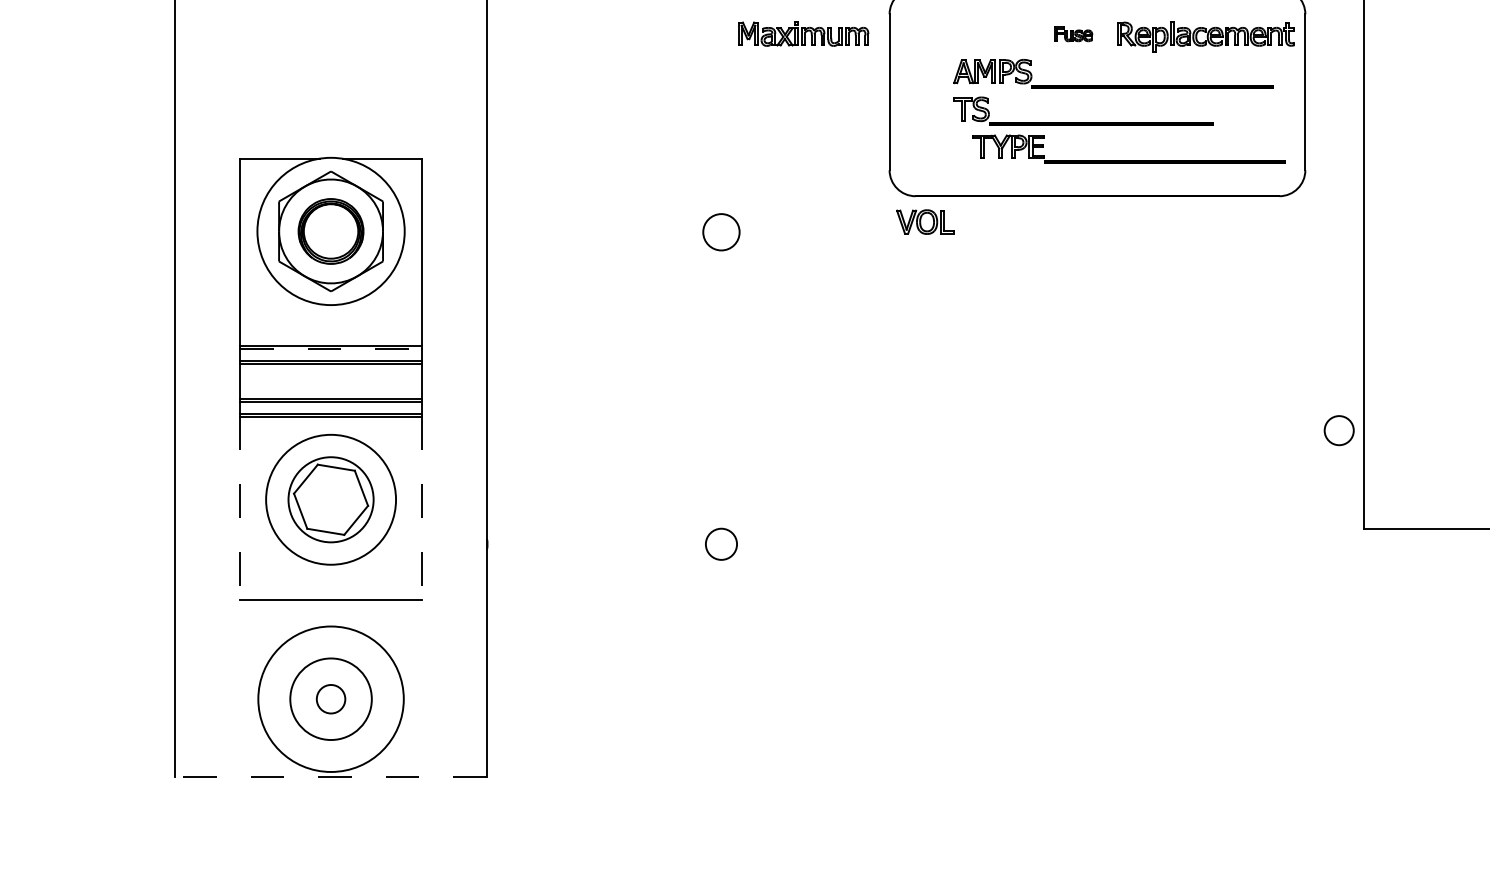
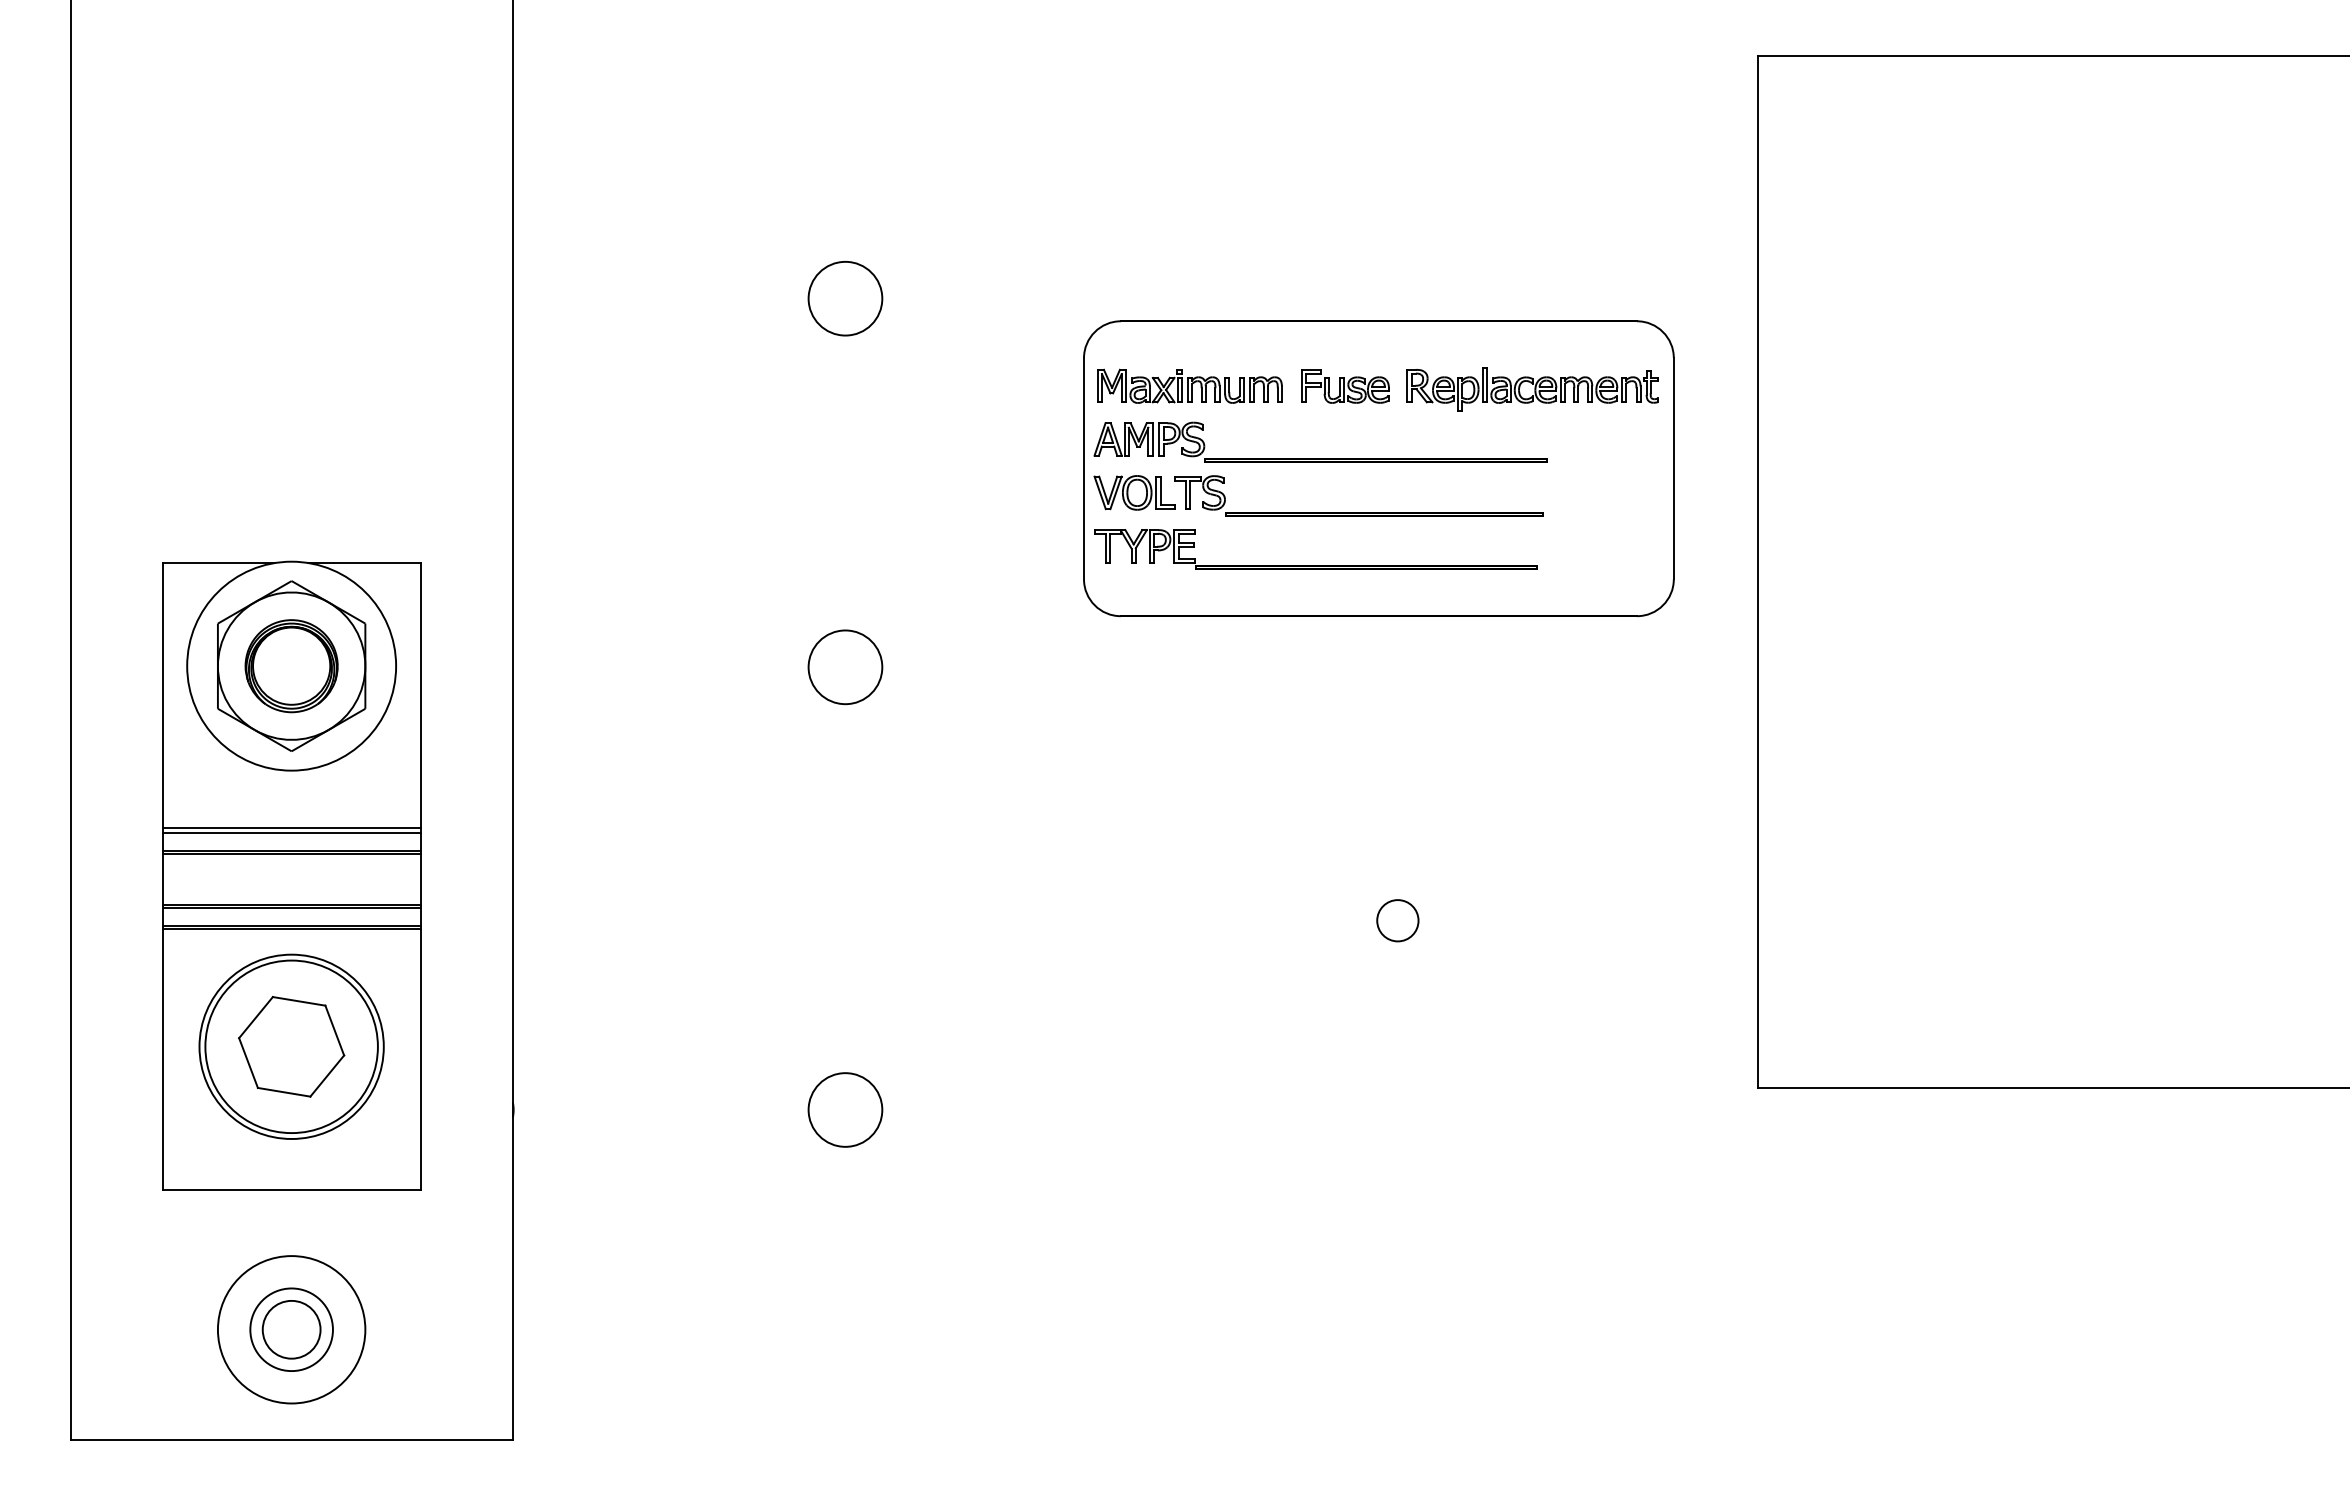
part: (803, 33) -> (1189, 385), moved
part: (1073, 34) -> (1345, 386), size x1.67
part: (1113, 85) -> (1320, 458), moved
part: (1128, 160) -> (1315, 565), moved
part: (925, 221) -> (1134, 492), moved
circle: (721, 232) -> (845, 667), size x1.43
line: (331, 348) -> (292, 832), dashed -> solid
circle: (1338, 430) -> (1397, 920), moved
circle: (330, 499) -> (291, 1046), size x1.43
line: (240, 508) -> (162, 1059), dashed -> solid
line: (421, 508) -> (420, 1059), dashed -> solid
circle: (721, 543) -> (845, 1109), size x1.67
circle: (330, 699) -> (291, 1329), size x0.71
circle: (330, 699) -> (291, 1329), size x0.71
circle: (330, 699) -> (291, 1329), size x1.43
line: (330, 777) -> (291, 1440), dashed -> solid

